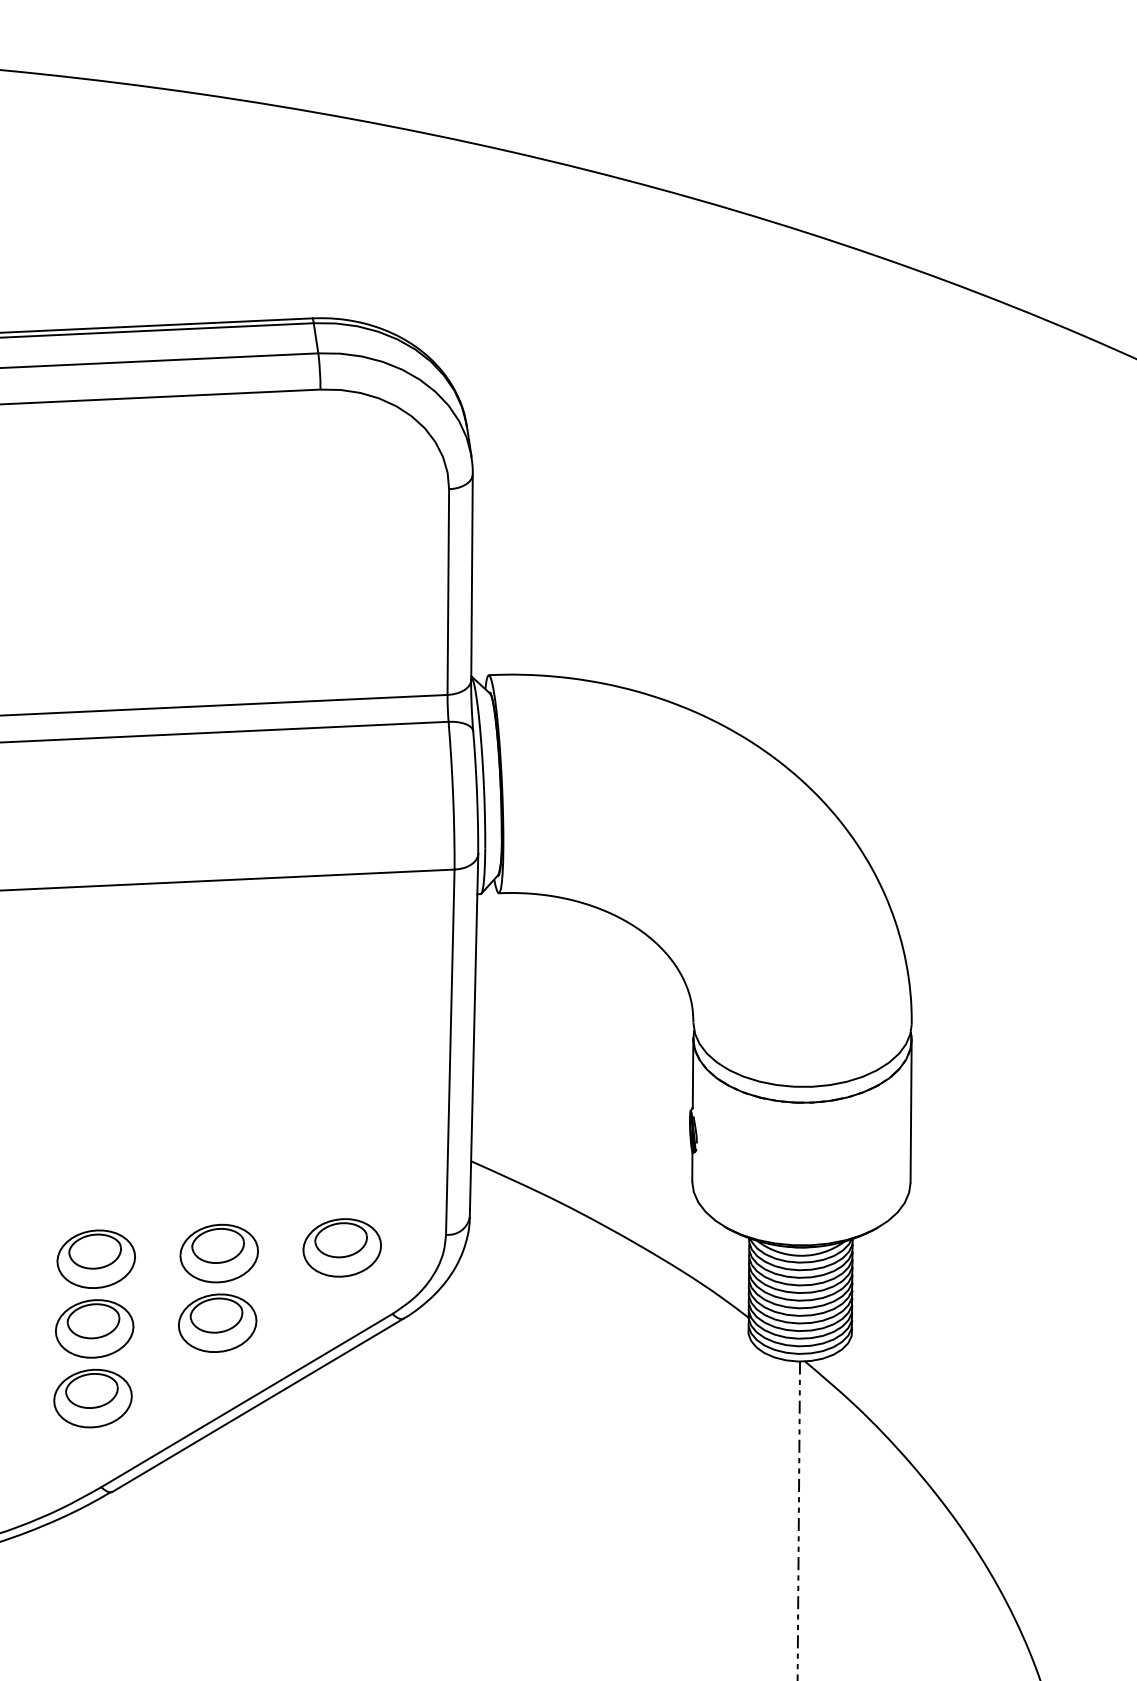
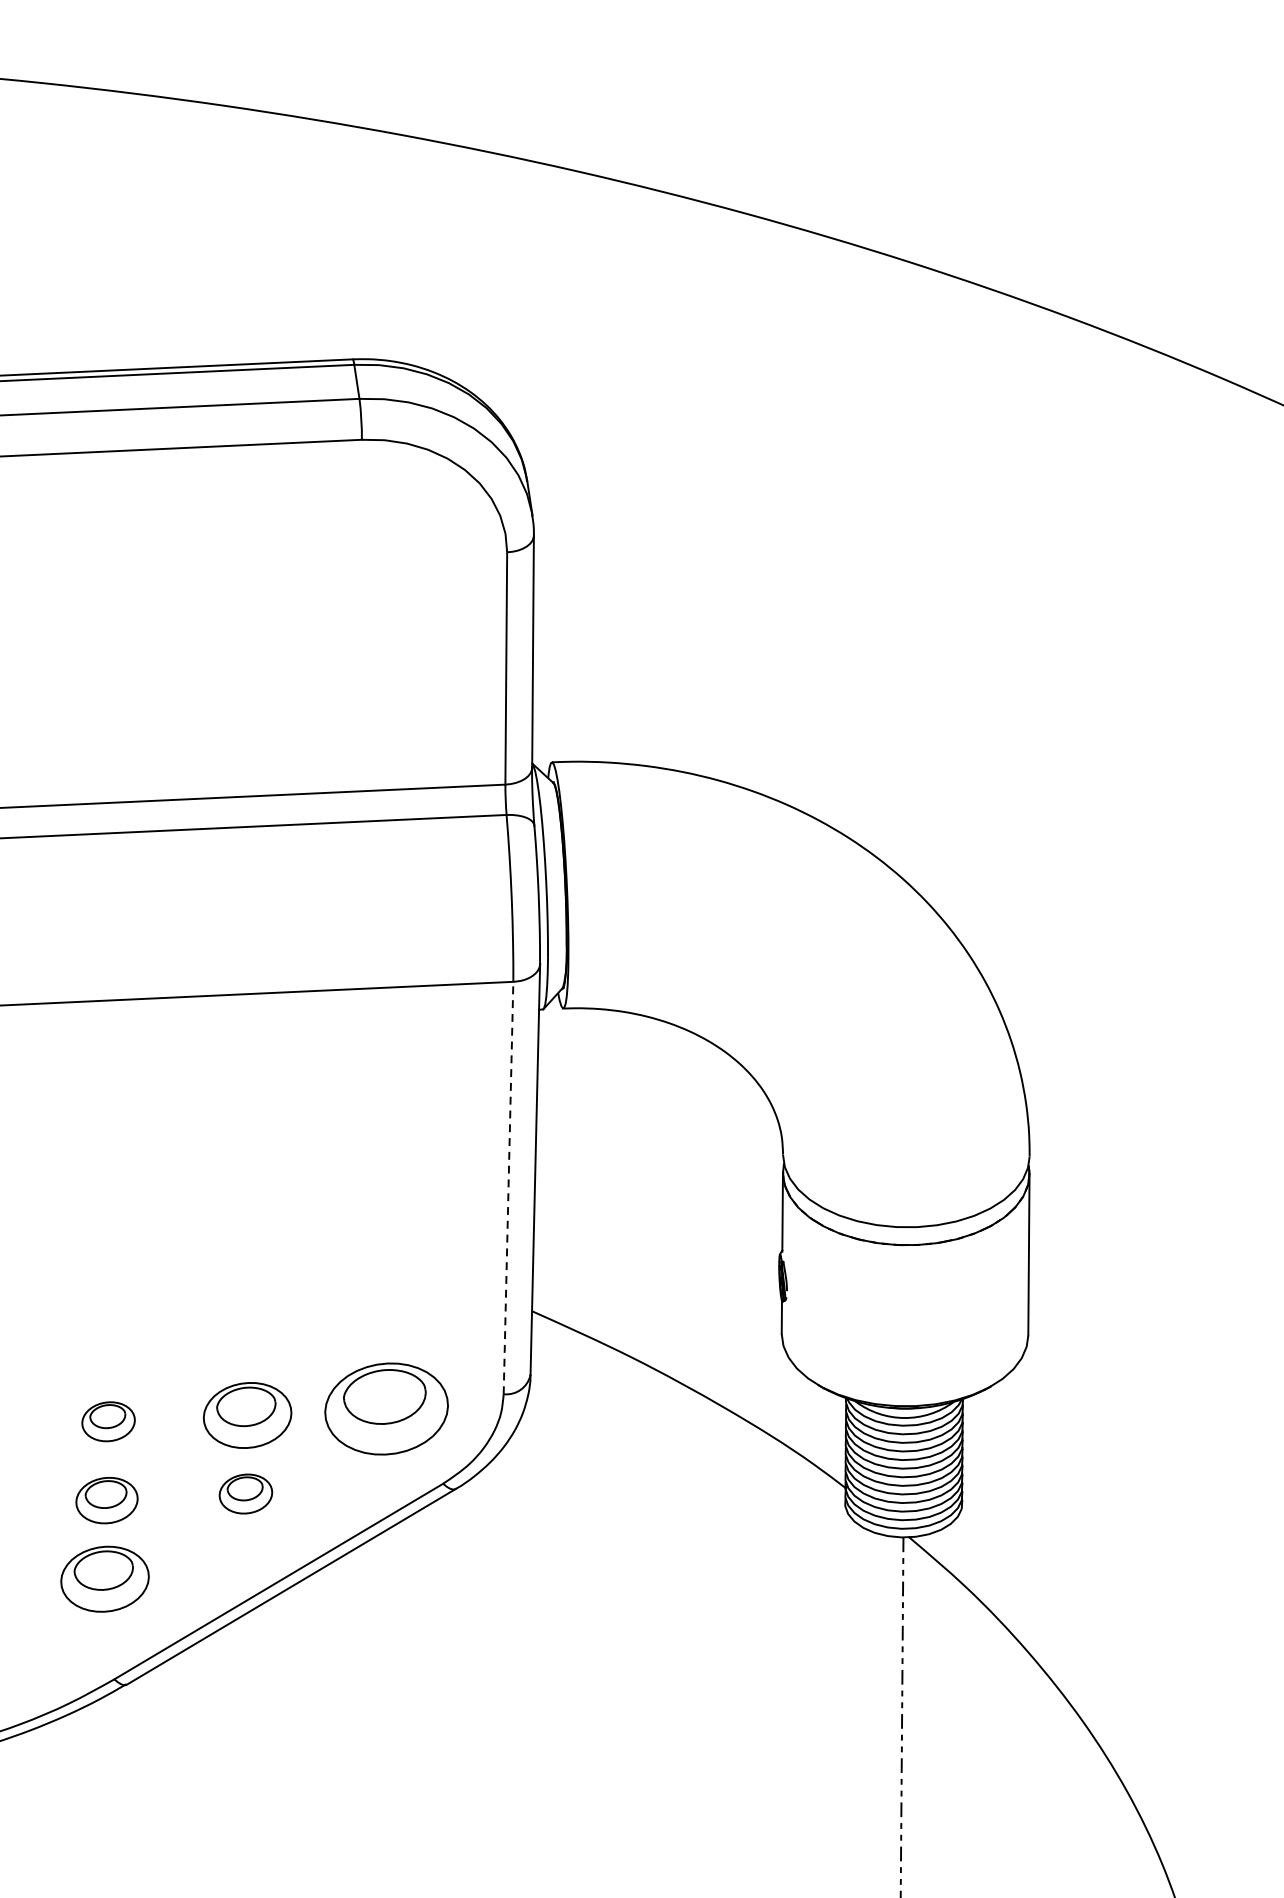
line: (450, 1052) -> (508, 1188), solid -> dashed
part: (341, 1247) -> (385, 1408), size x1.4
part: (95, 1258) -> (107, 1421), size x0.6
part: (217, 1322) -> (245, 1493), size x0.6
part: (94, 1328) -> (106, 1500), size x0.7

